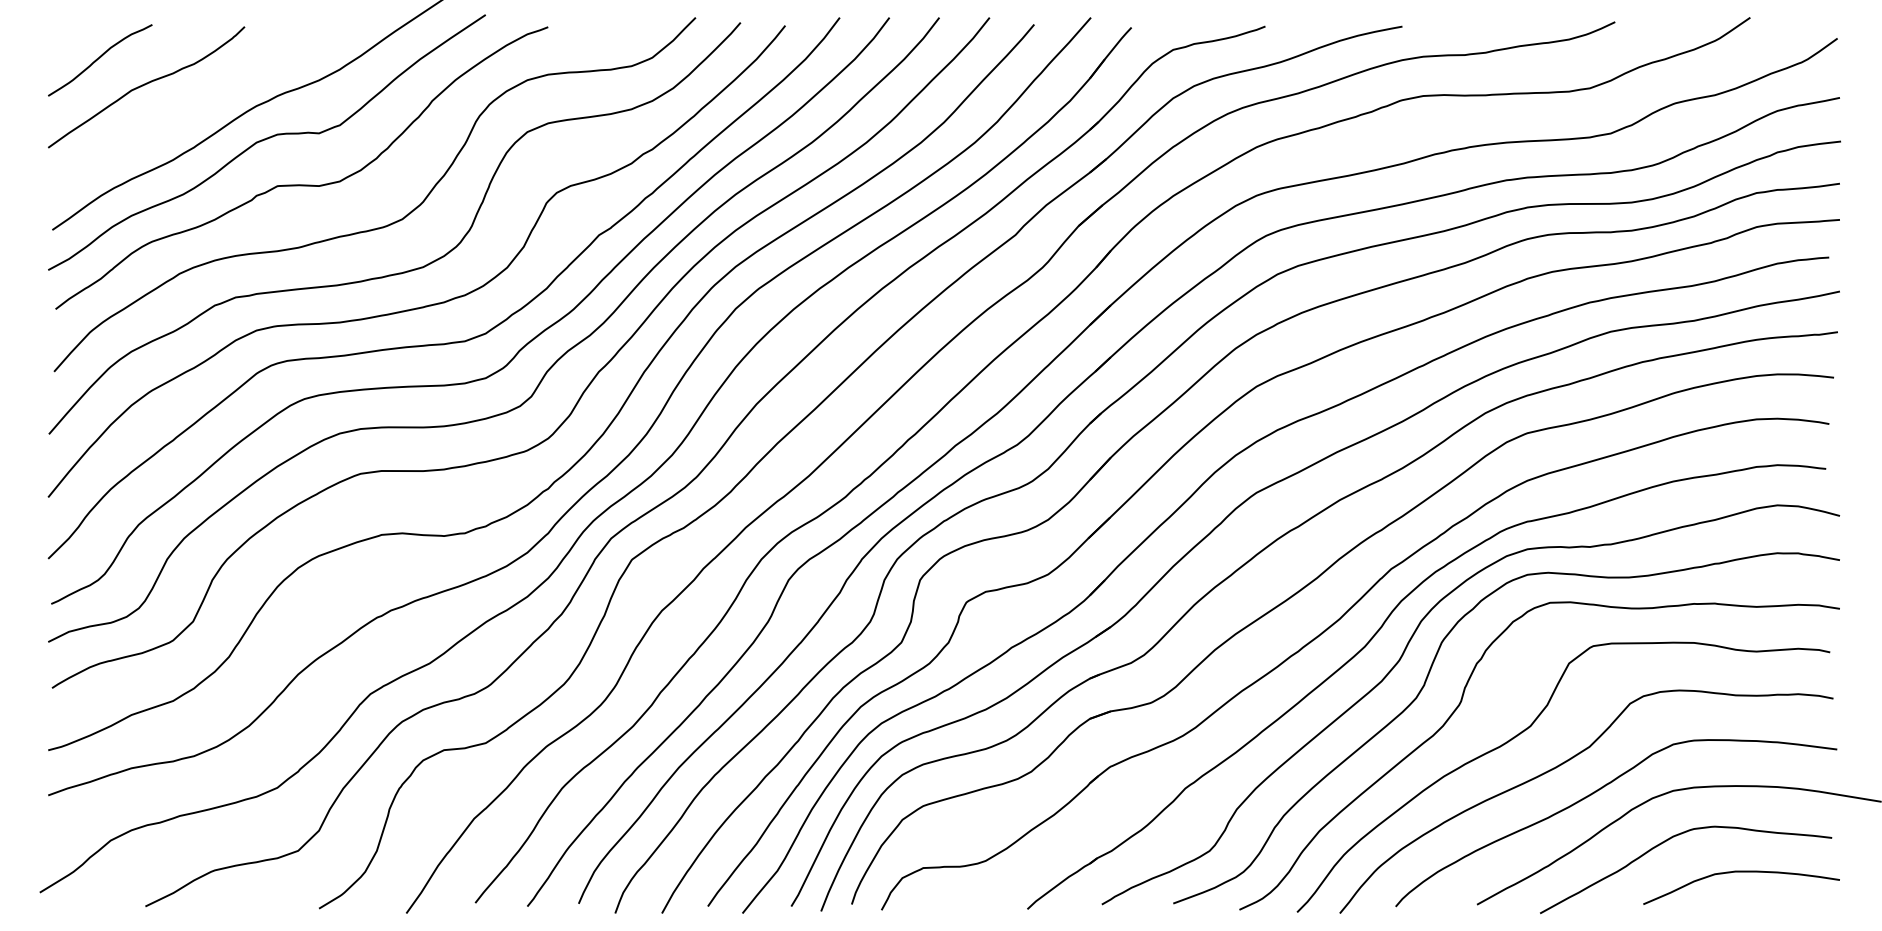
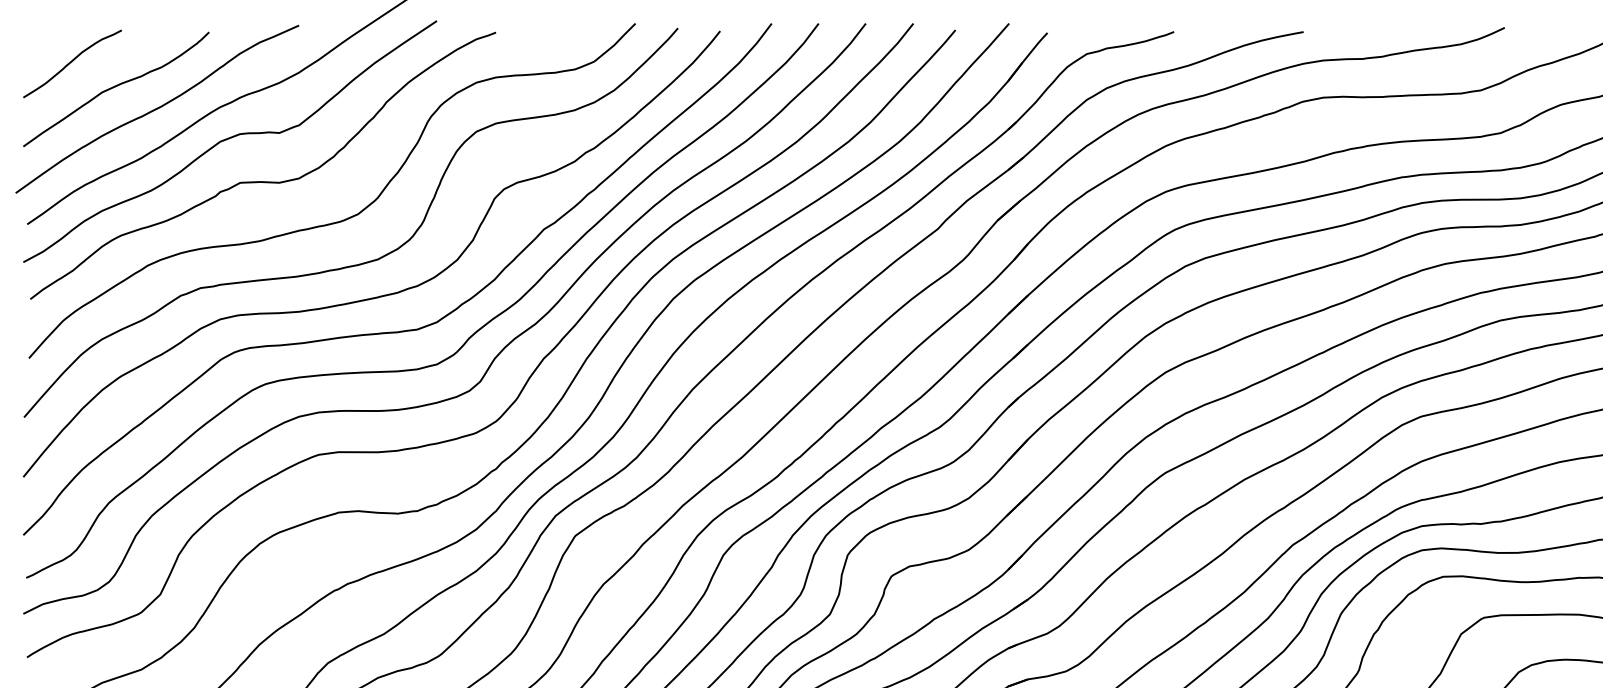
curve: (189, 108) -> (156, 109), added

